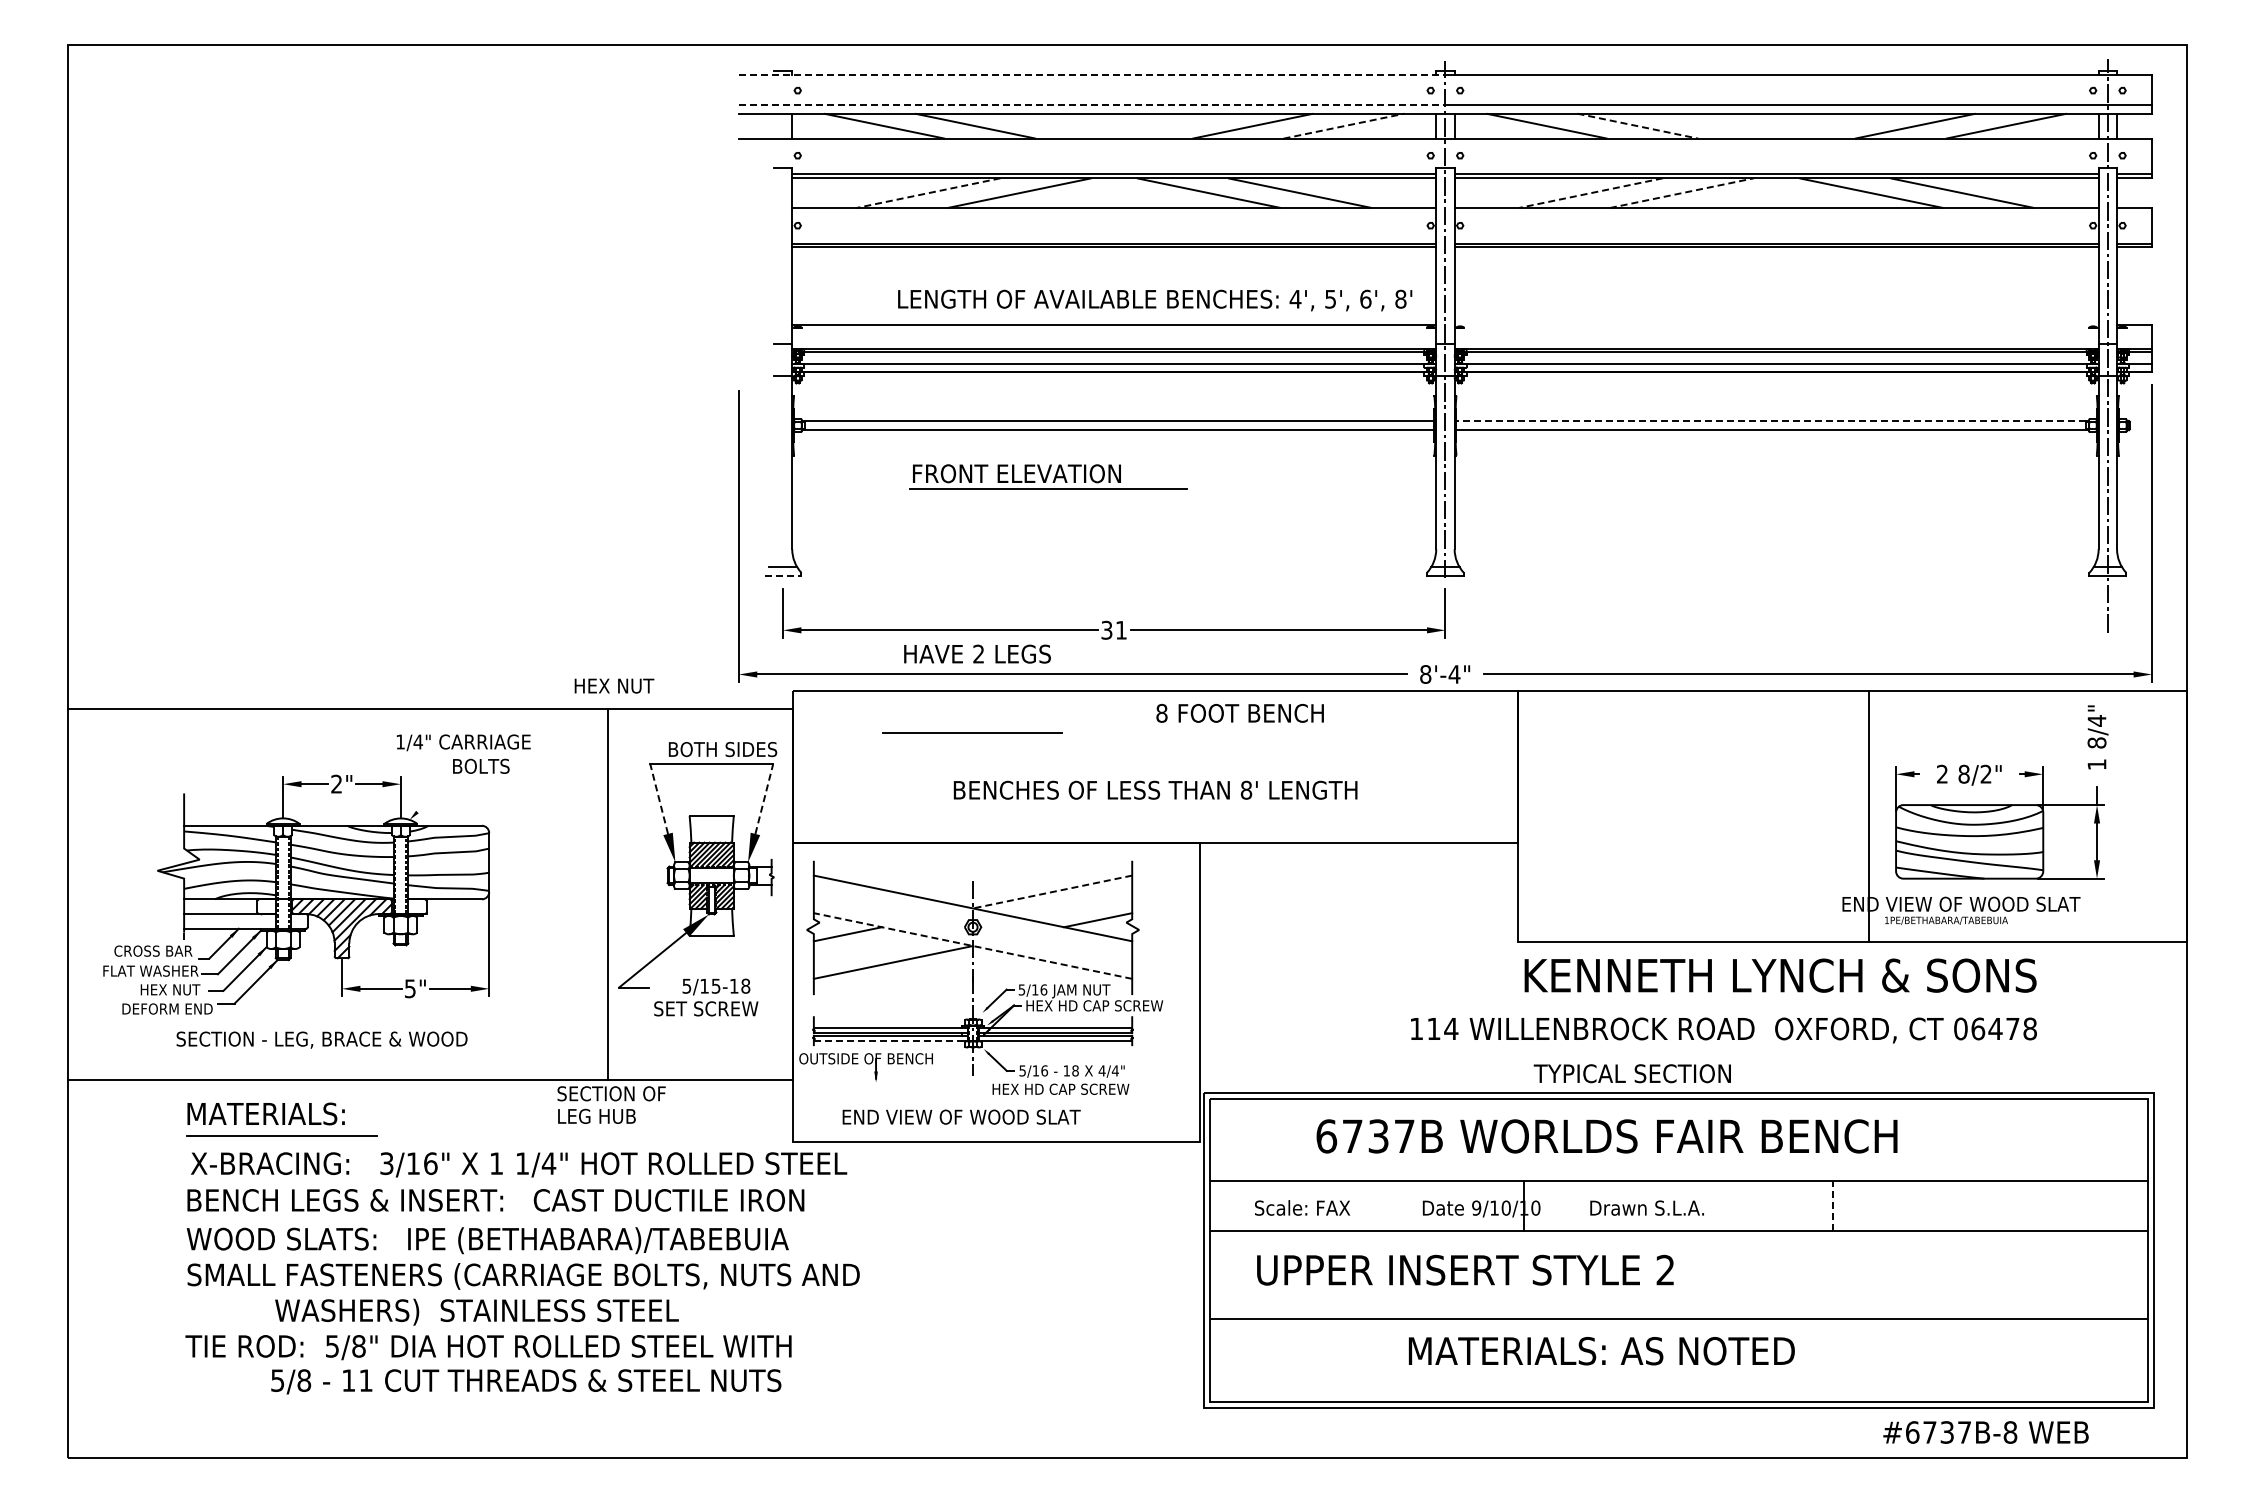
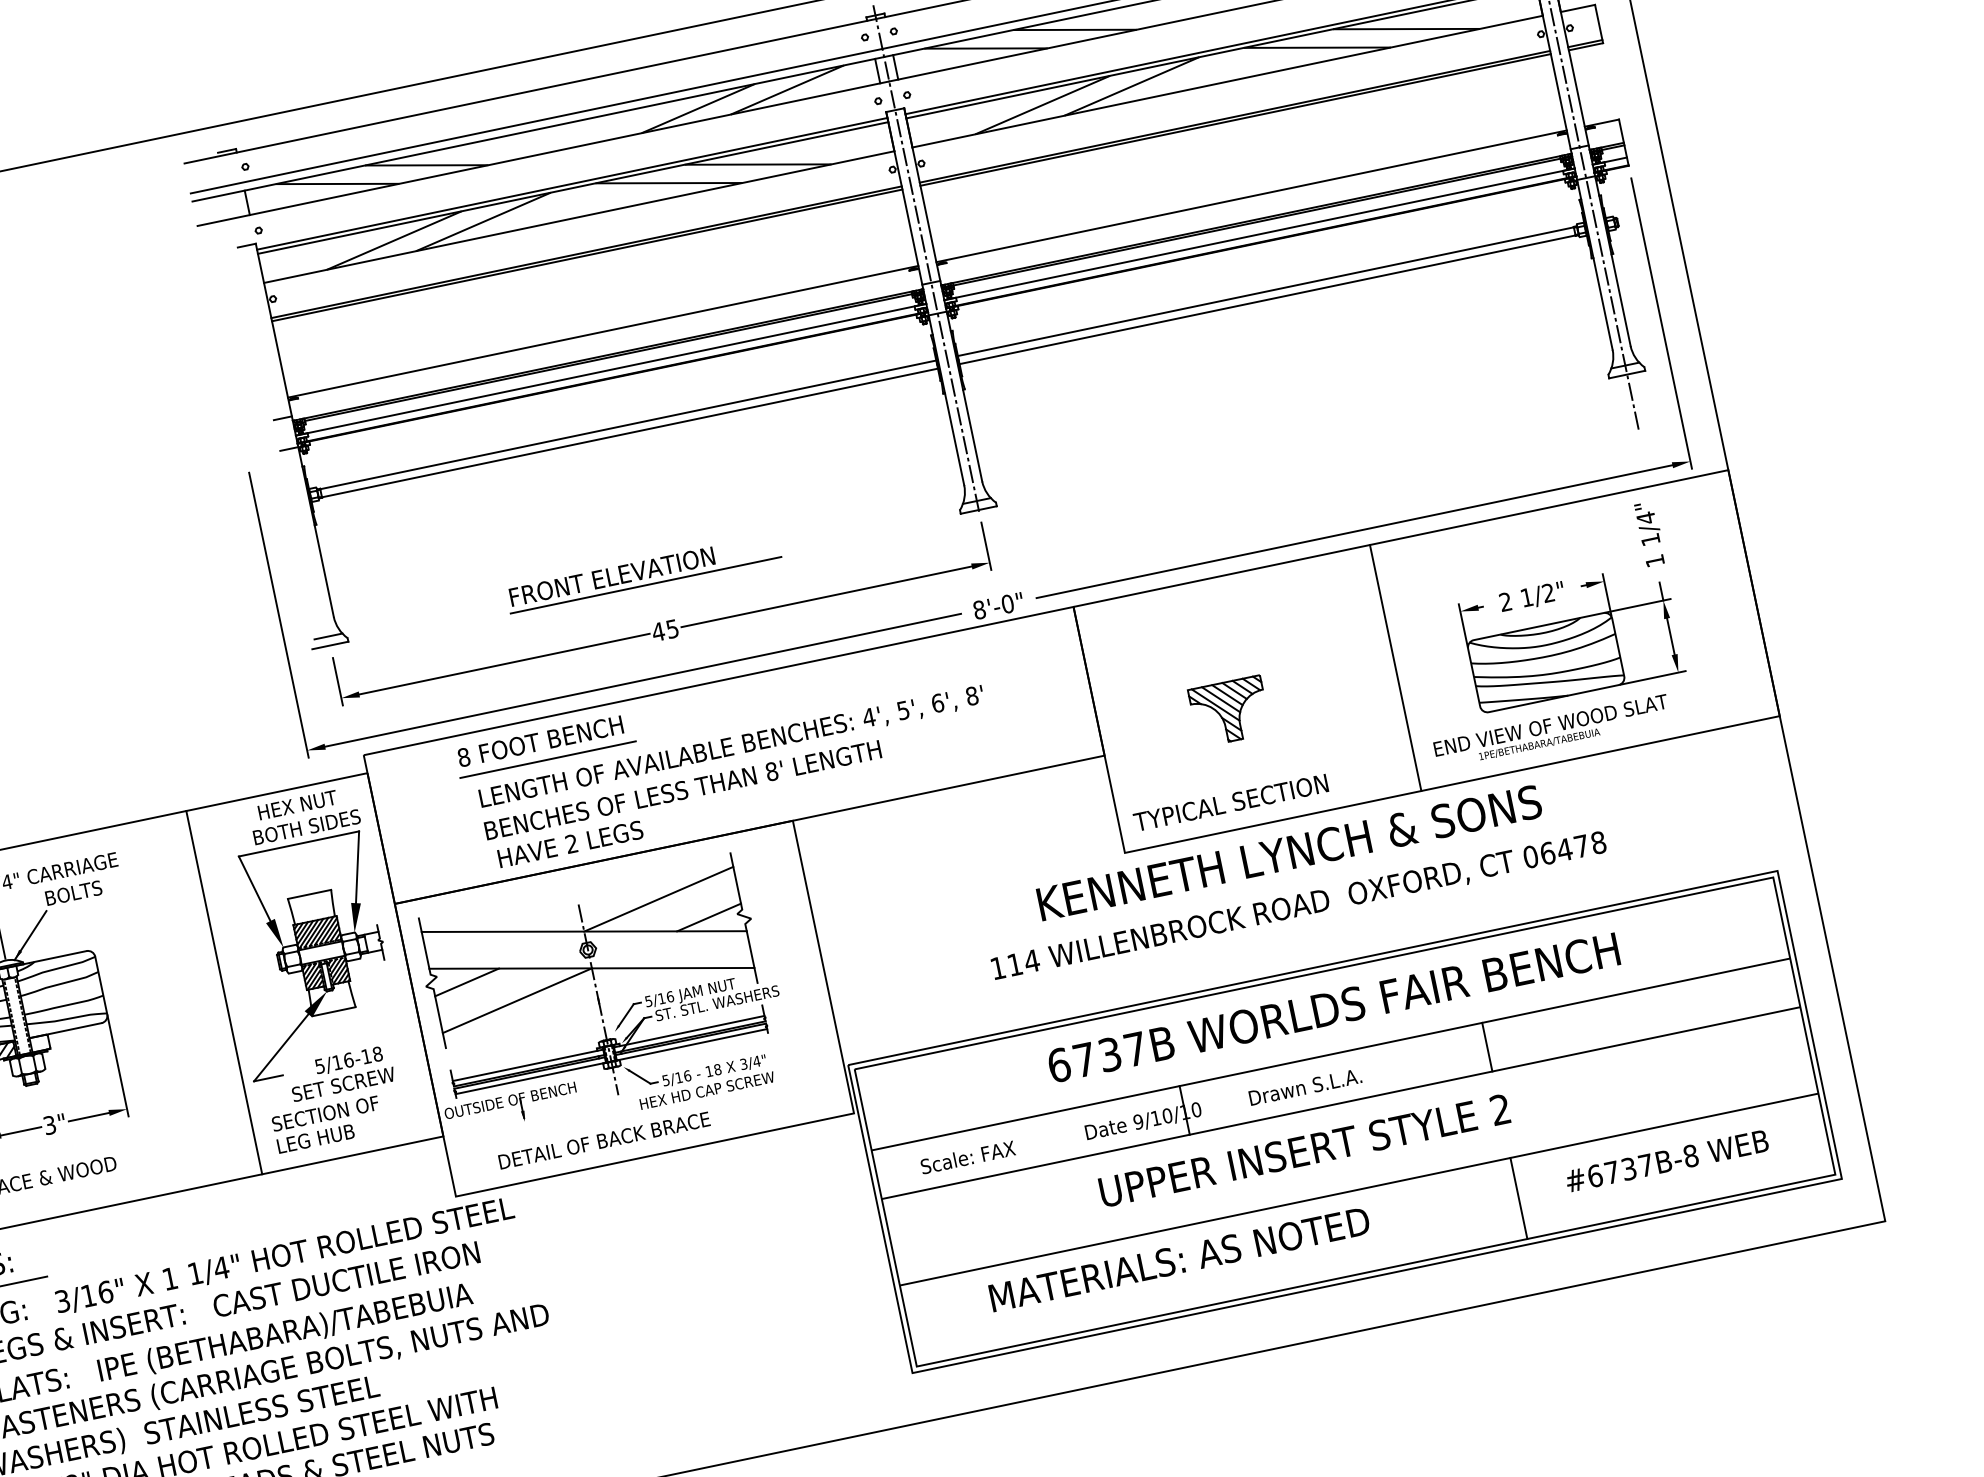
line: (1092, 74) -> (530, 90), dashed -> solid
line: (1092, 105) -> (536, 121), dashed -> solid
line: (1343, 126) -> (786, 90), dashed -> solid
line: (1637, 126) -> (1074, 30), dashed -> solid
line: (928, 193) -> (394, 240), dashed -> solid
line: (1590, 193) -> (1042, 105), dashed -> solid
line: (1681, 193) -> (1131, 86), dashed -> solid
text: (1155, 300) -> (732, 747), moved
line: (1776, 325) -> (1251, 196), added
line: (1771, 421) -> (1266, 291), dashed -> solid
part: (1048, 476) -> (643, 572), moved
line: (783, 576) -> (330, 645), dashed -> solid
text: (1113, 629) -> (664, 629), 31 -> 45
text: (977, 653) -> (570, 843), moved
text: (1454, 674) -> (1007, 604), 8'-4" -> 8'-0"
text: (614, 685) -> (297, 804), moved
text: (1239, 713) -> (539, 741), moved
text: (2096, 742) -> (1650, 539), 8/4" -> 1/4"
text: (1963, 773) -> (1526, 596), 8/2" -> 1/2"
text: (1155, 789) -> (682, 789), moved
line: (429, 798) -> (29, 935), added
line: (659, 799) -> (255, 889), dashed -> solid
line: (764, 799) -> (357, 867), dashed -> solid
line: (1869, 816) -> (1395, 668), moved
part: (1649, 824) -> (1229, 711), added
line: (1052, 892) -> (658, 899), dashed -> solid
line: (973, 946) -> (592, 968), dashed -> solid
text: (1780, 975) -> (1289, 852), moved
text: (715, 985) -> (347, 1059), 5/15-18 -> 5/16-18
text: (410, 988) -> (49, 1124), 5" -> 3"
text: (1094, 1005) -> (722, 1001), HEX HD CAP SCREW -> ST. STL. WASHERS
text: (1723, 1030) -> (1298, 907), moved
line: (896, 1041) -> (536, 1077), dashed -> solid
text: (1101, 1070) -> (743, 1063), 4/4" -> 3/4"
text: (1631, 1073) -> (1230, 802), moved
text: (611, 1104) -> (327, 1124), moved
text: (962, 1116) -> (616, 1137), END VIEW OF WOOD SLAT -> DETAIL OF BACK BRACE
text: (1606, 1136) -> (1333, 1008), moved
line: (1833, 1206) -> (1487, 1047), dashed -> solid
text: (1465, 1269) -> (1304, 1149), moved
text: (1601, 1351) -> (1179, 1259), moved
line: (1833, 1360) -> (1518, 1198), added
text: (1985, 1432) -> (1666, 1161), moved

